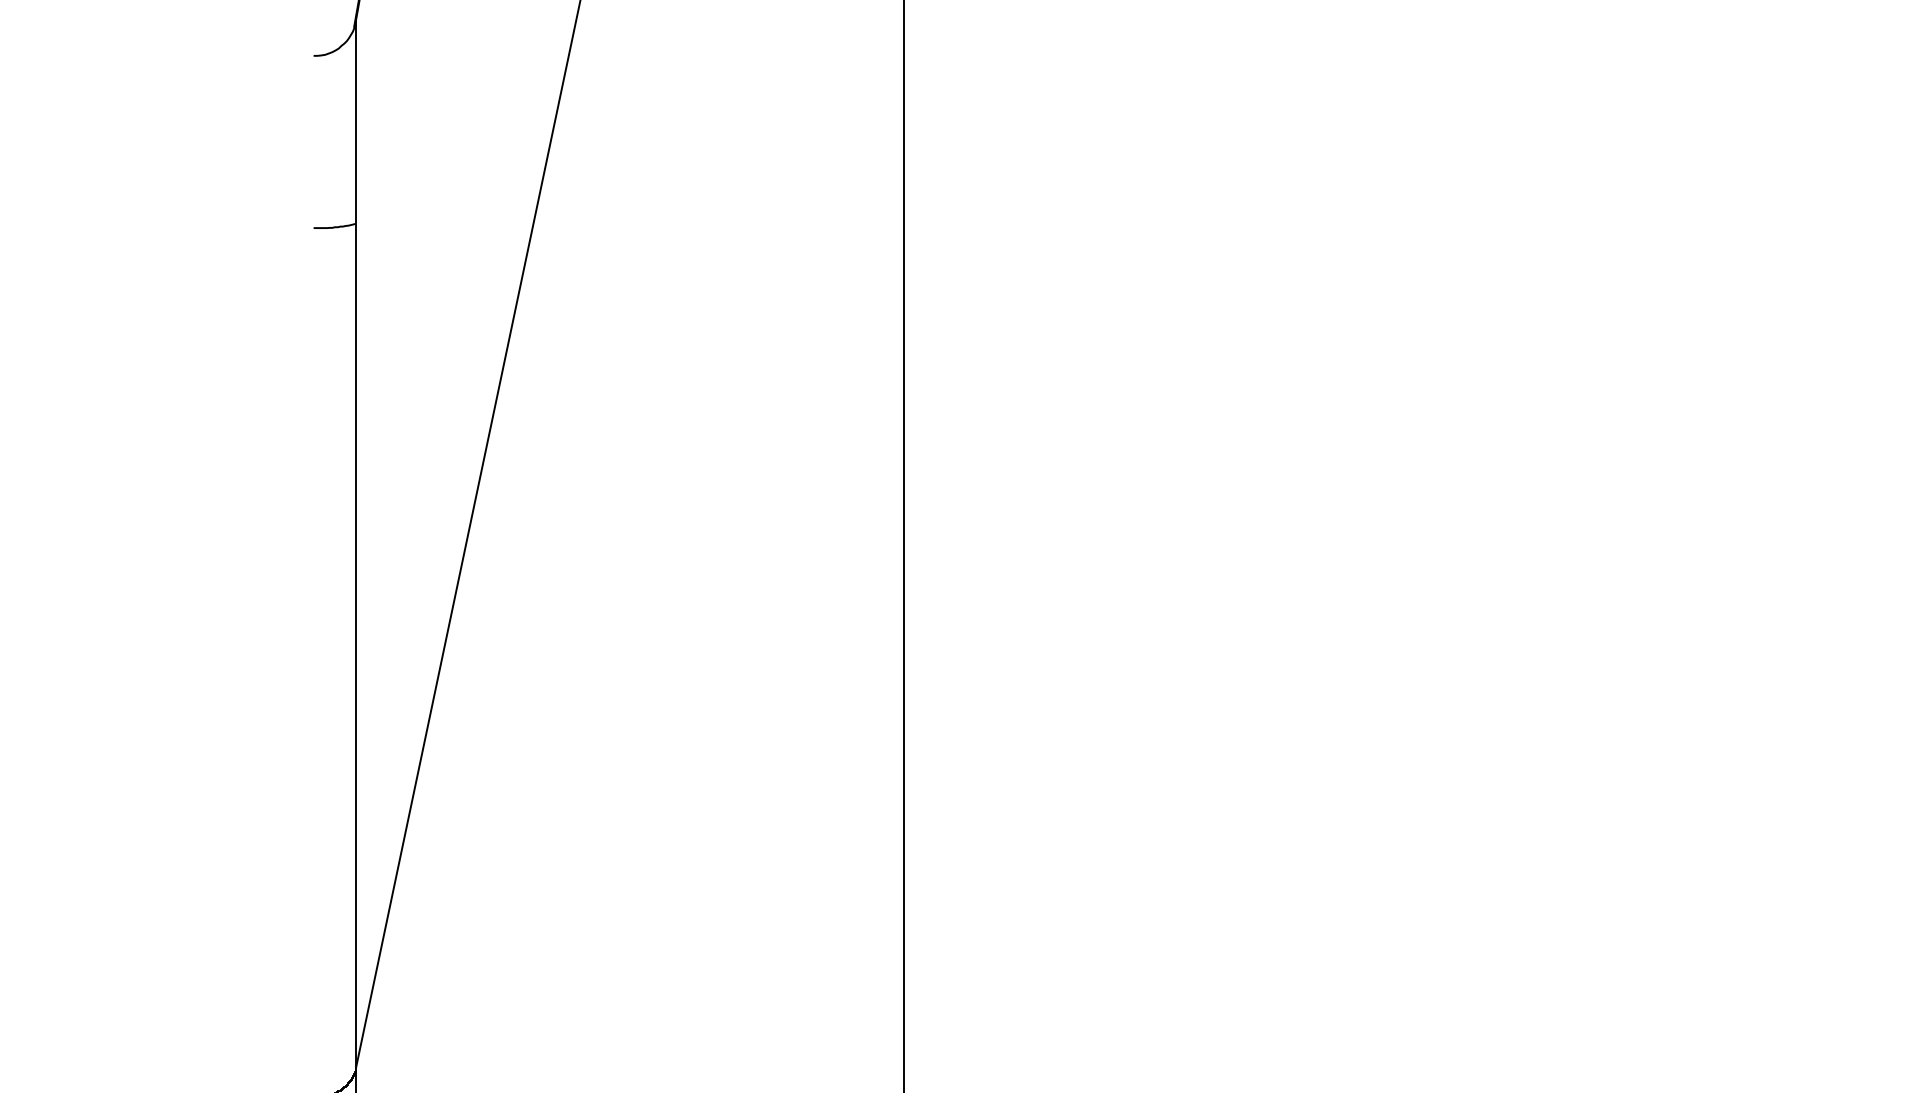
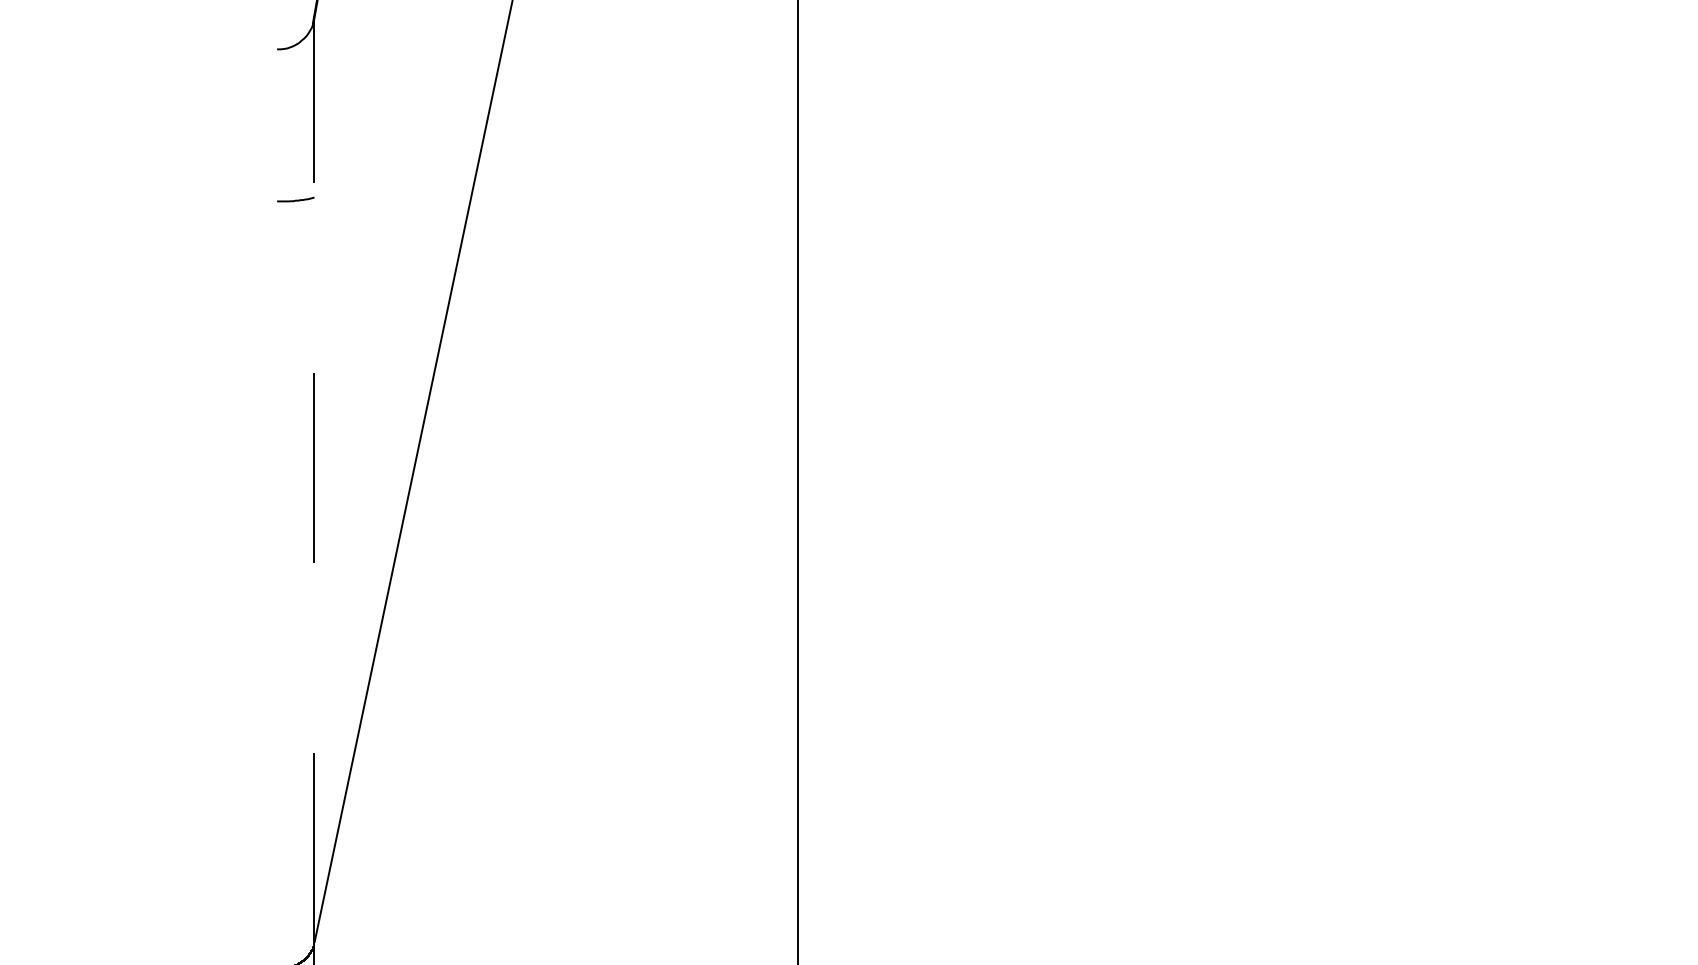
line: (356, 544) -> (314, 480), solid -> dashed

